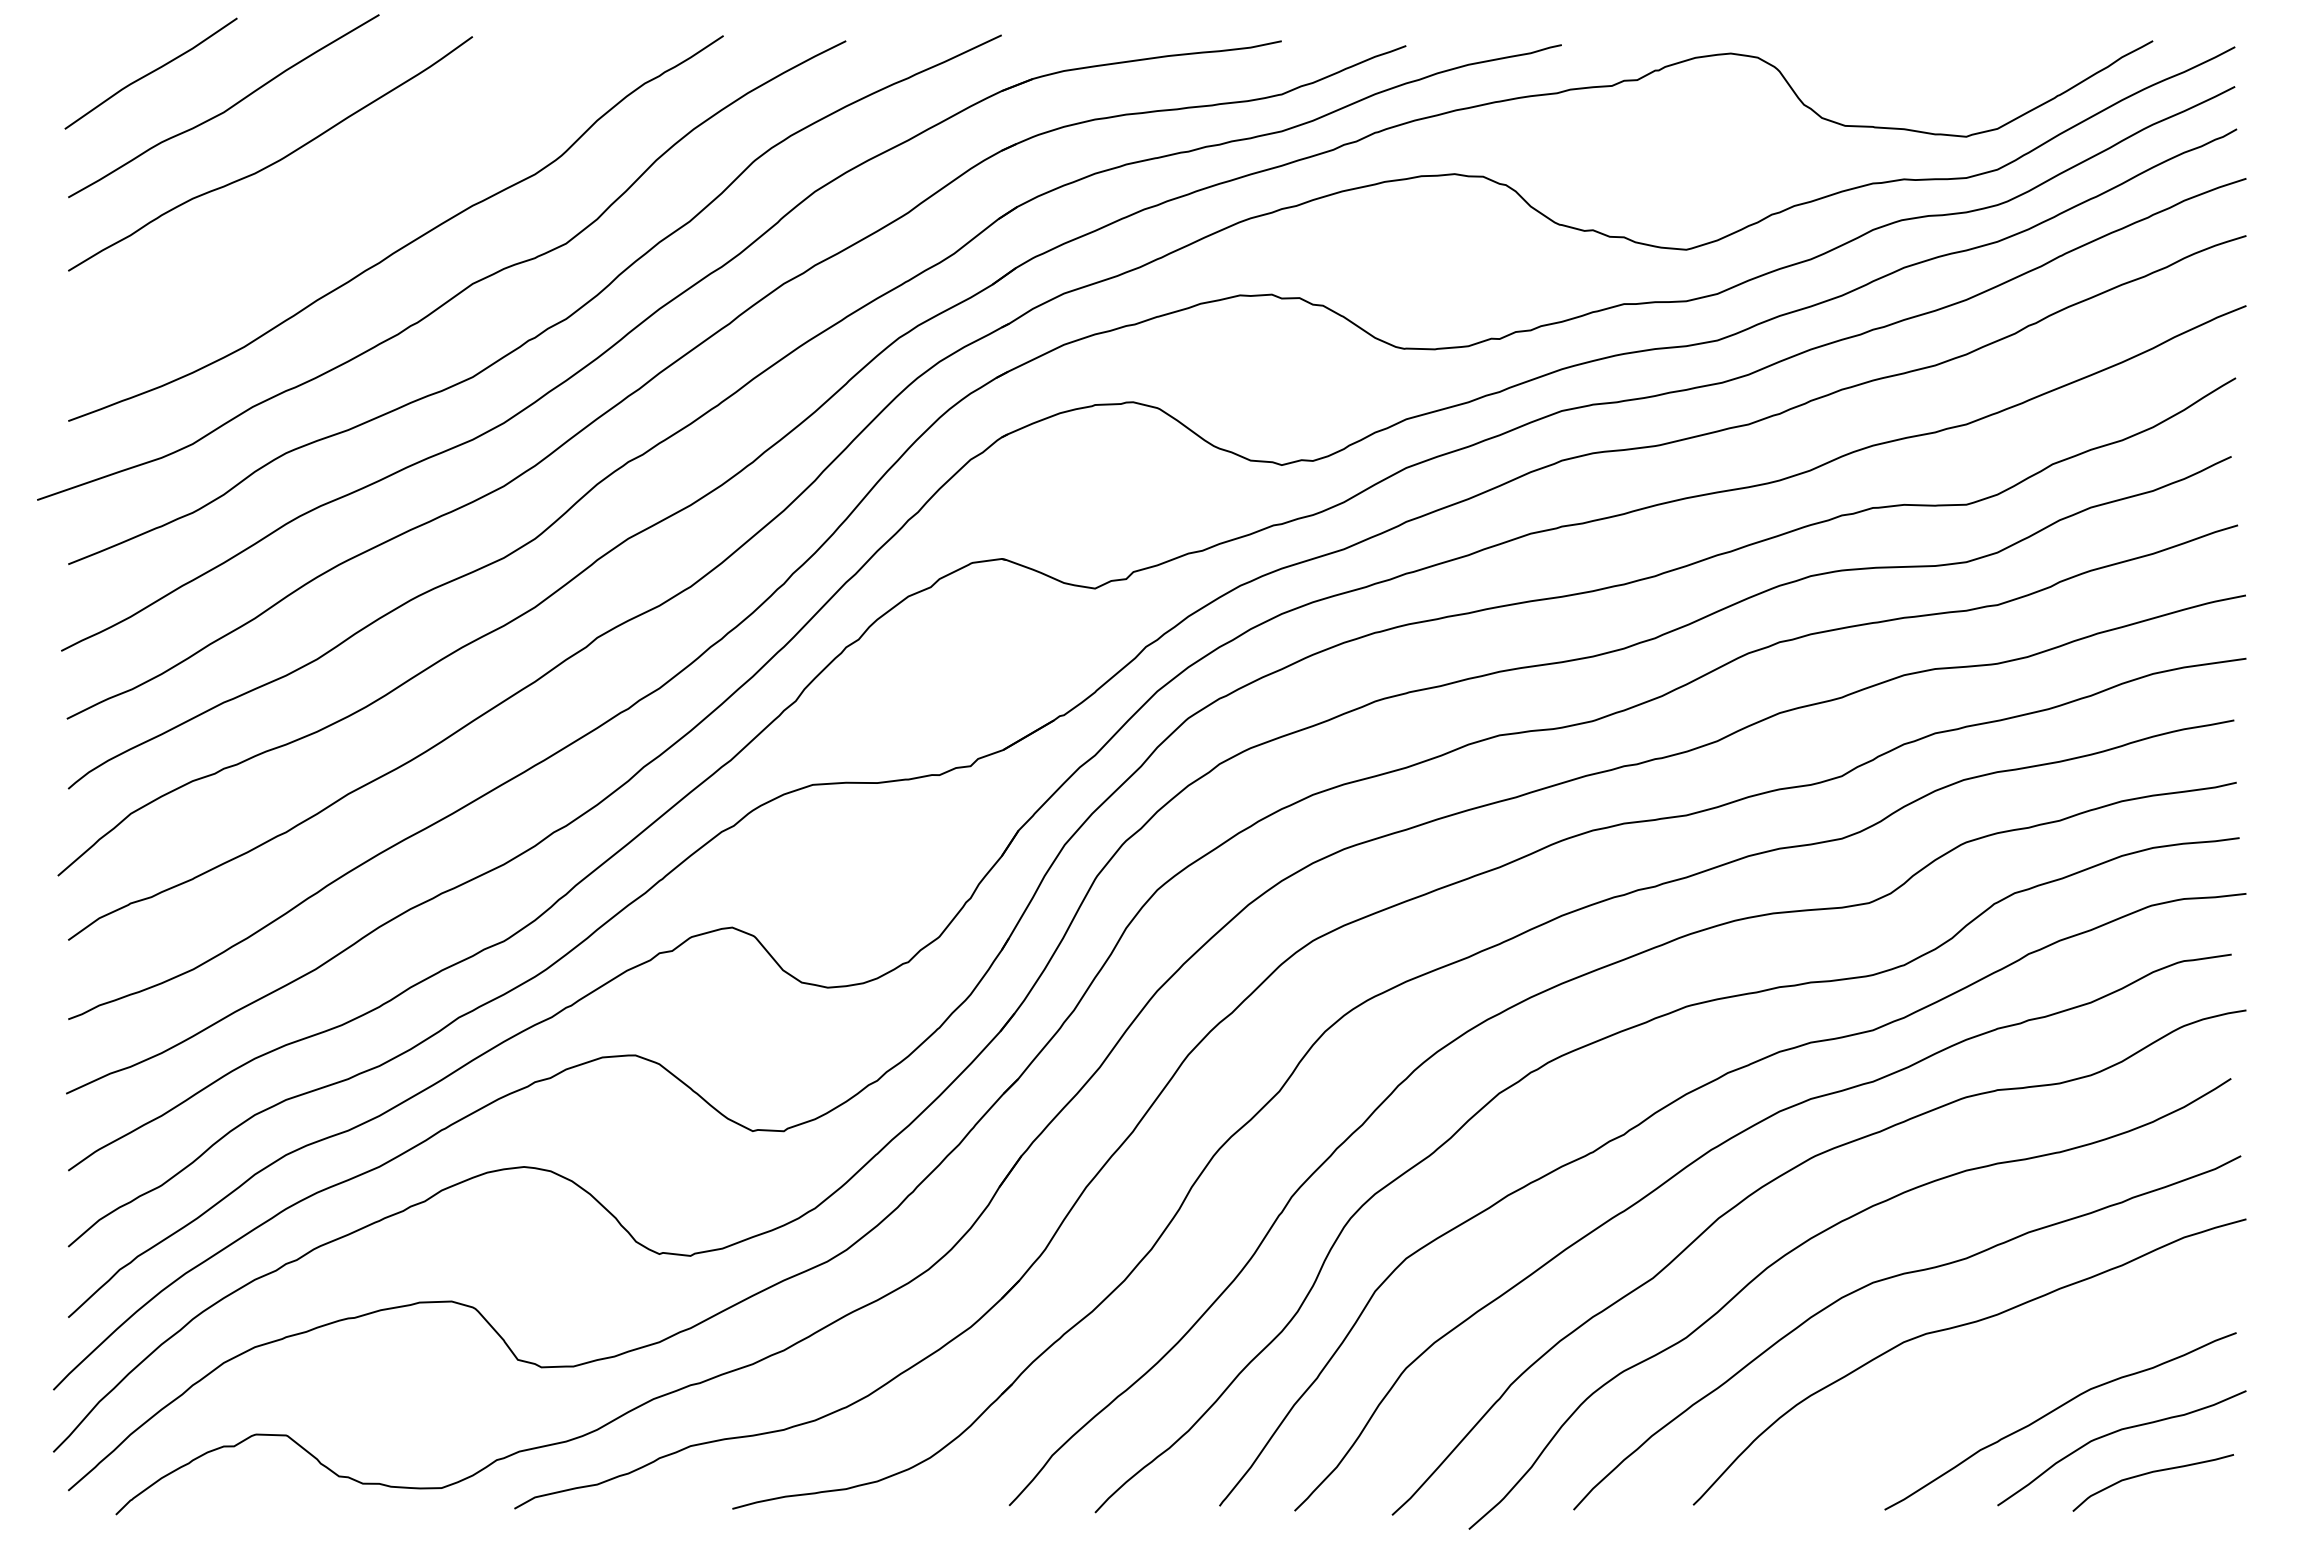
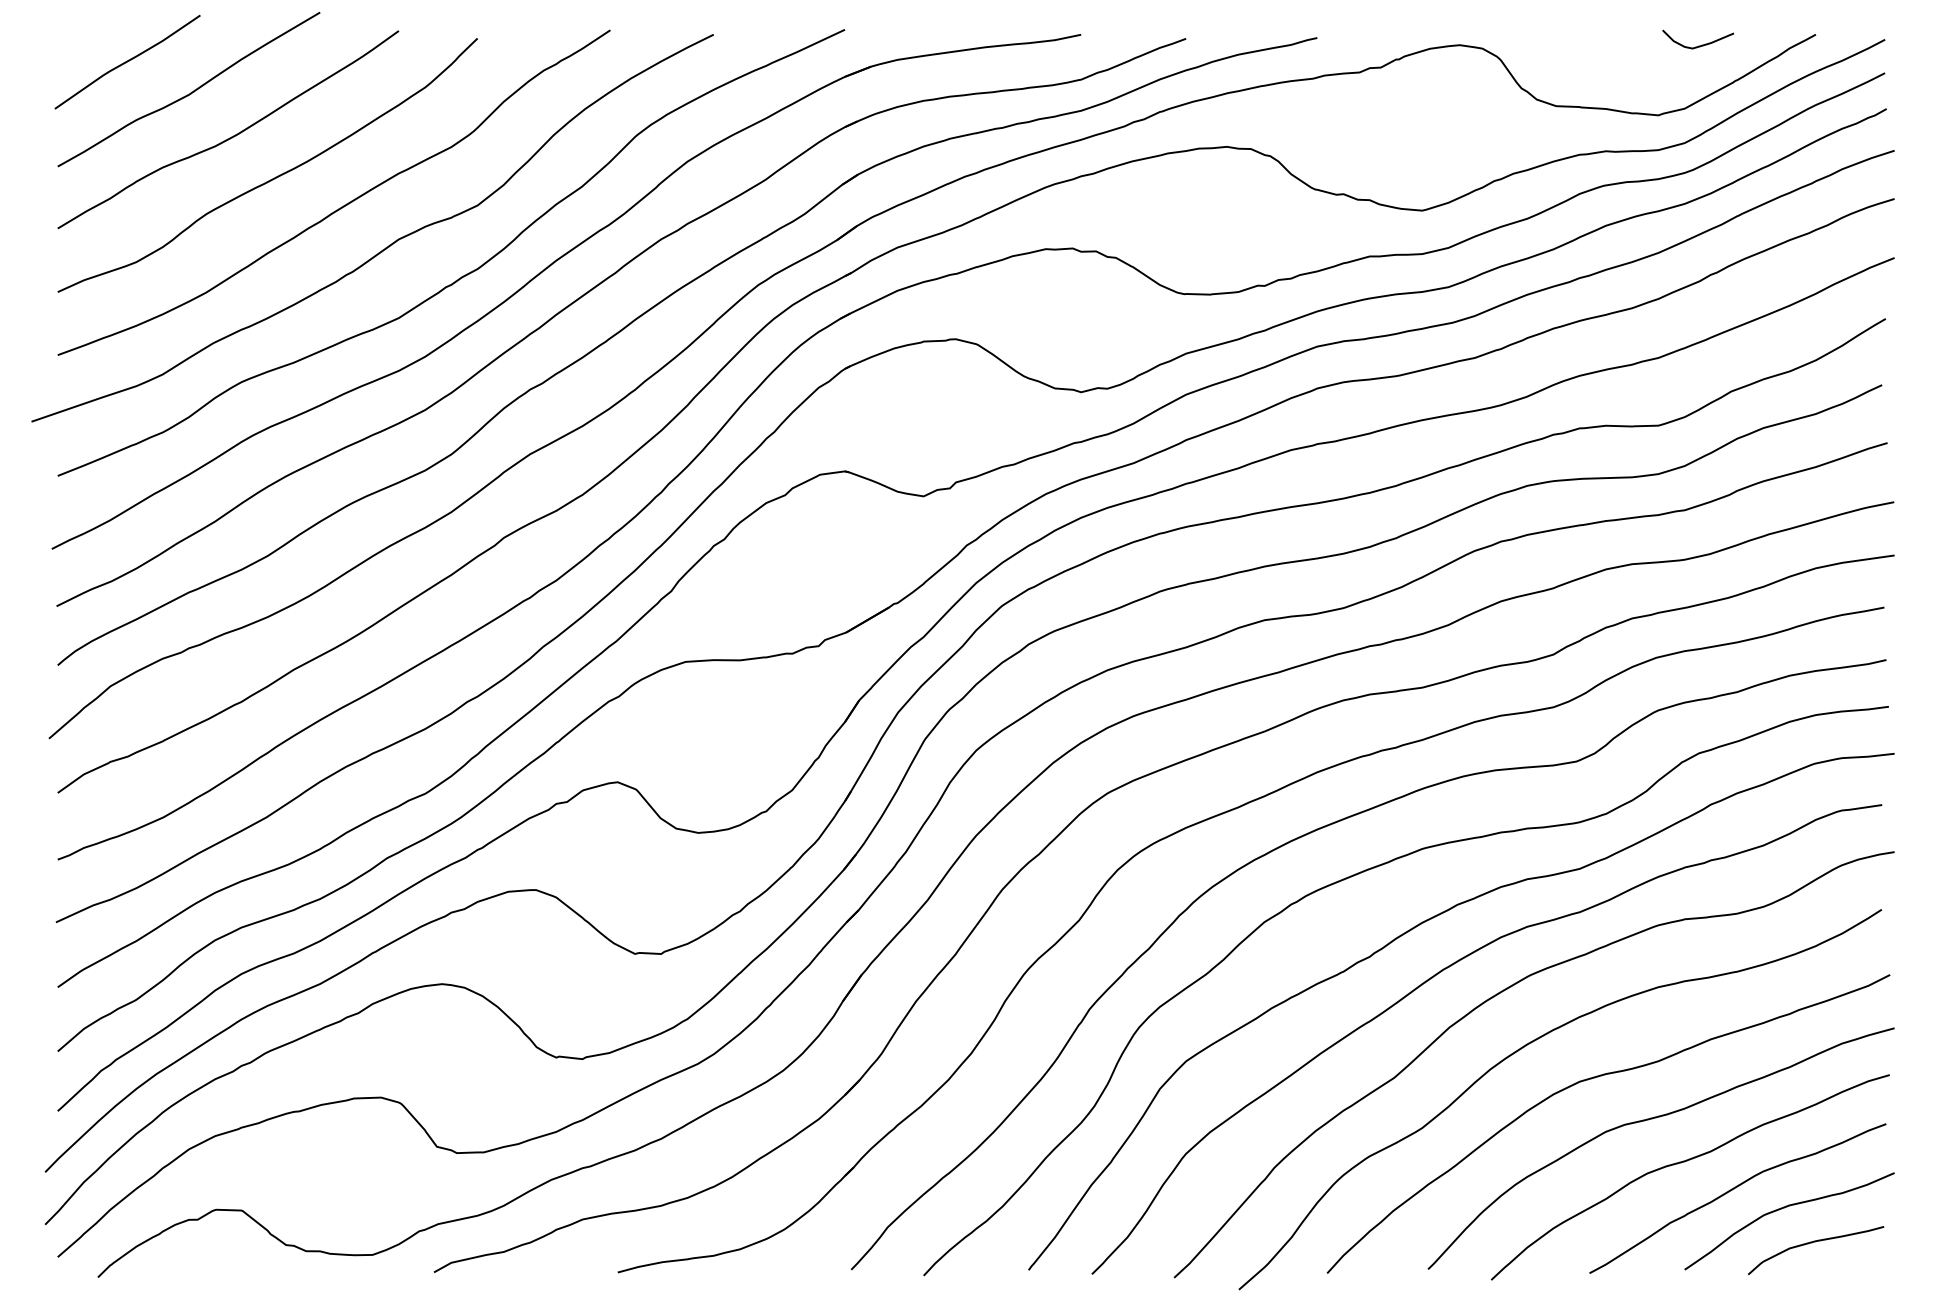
curve: (2016, 53) -> (1700, 45), added
curve: (325, 210) -> (274, 177), added
curve: (1996, 1378) -> (1683, 1162), added

